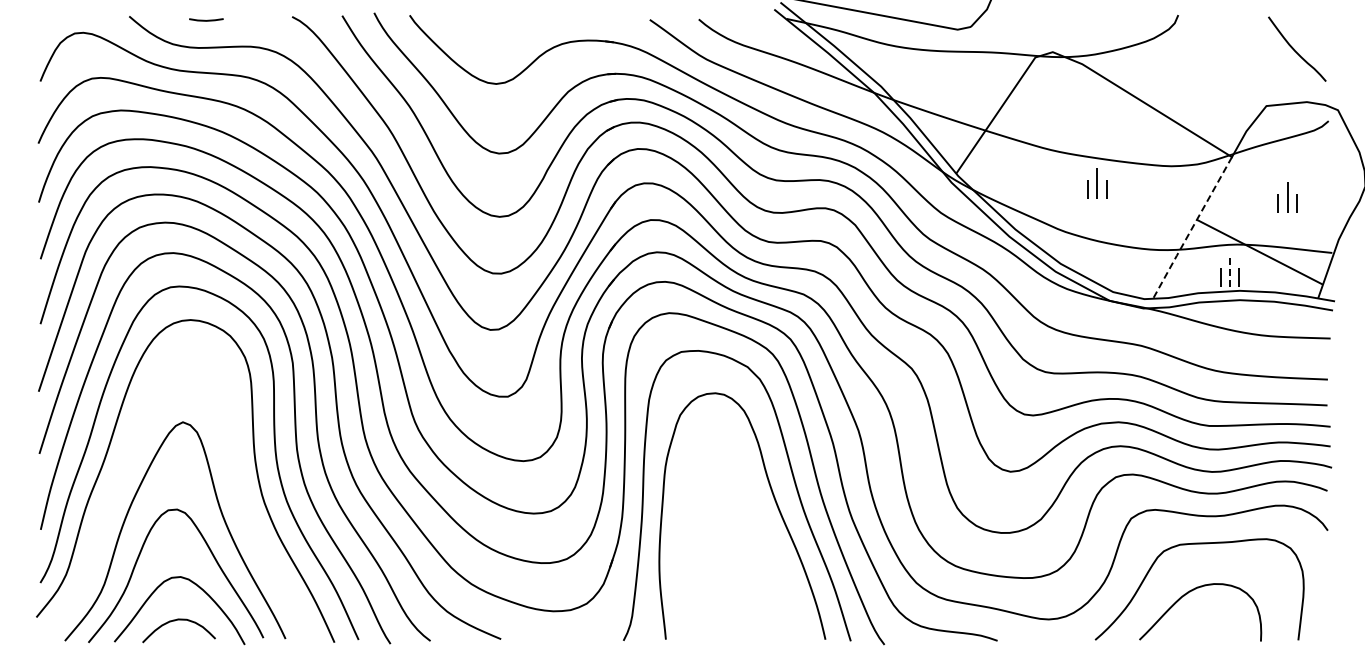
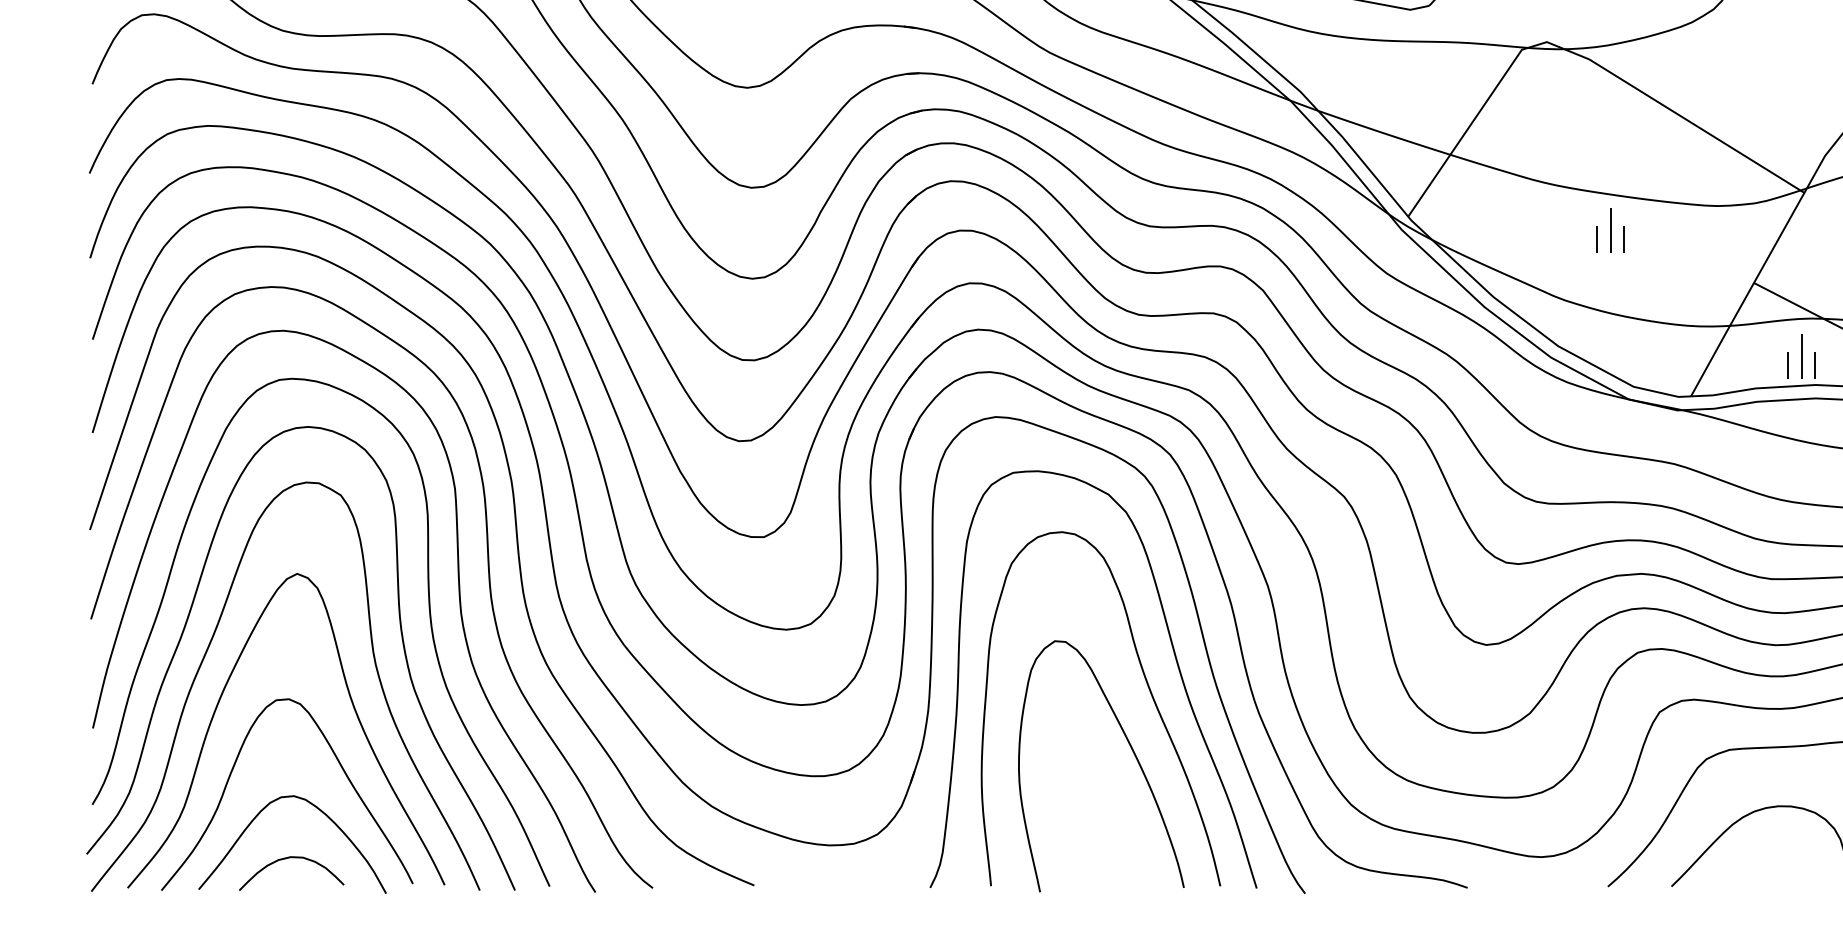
line: (1191, 228) -> (1746, 295), dashed -> solid
line: (1230, 271) -> (1802, 357), dashed -> solid
curve: (122, 473) -> (210, 647), added
curve: (763, 545) -> (1131, 750), added

